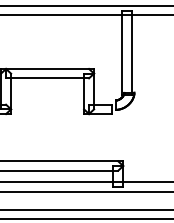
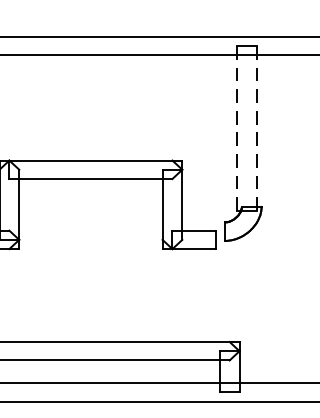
line: (122, 52) -> (238, 128), solid -> dashed
line: (132, 52) -> (257, 128), solid -> dashed

